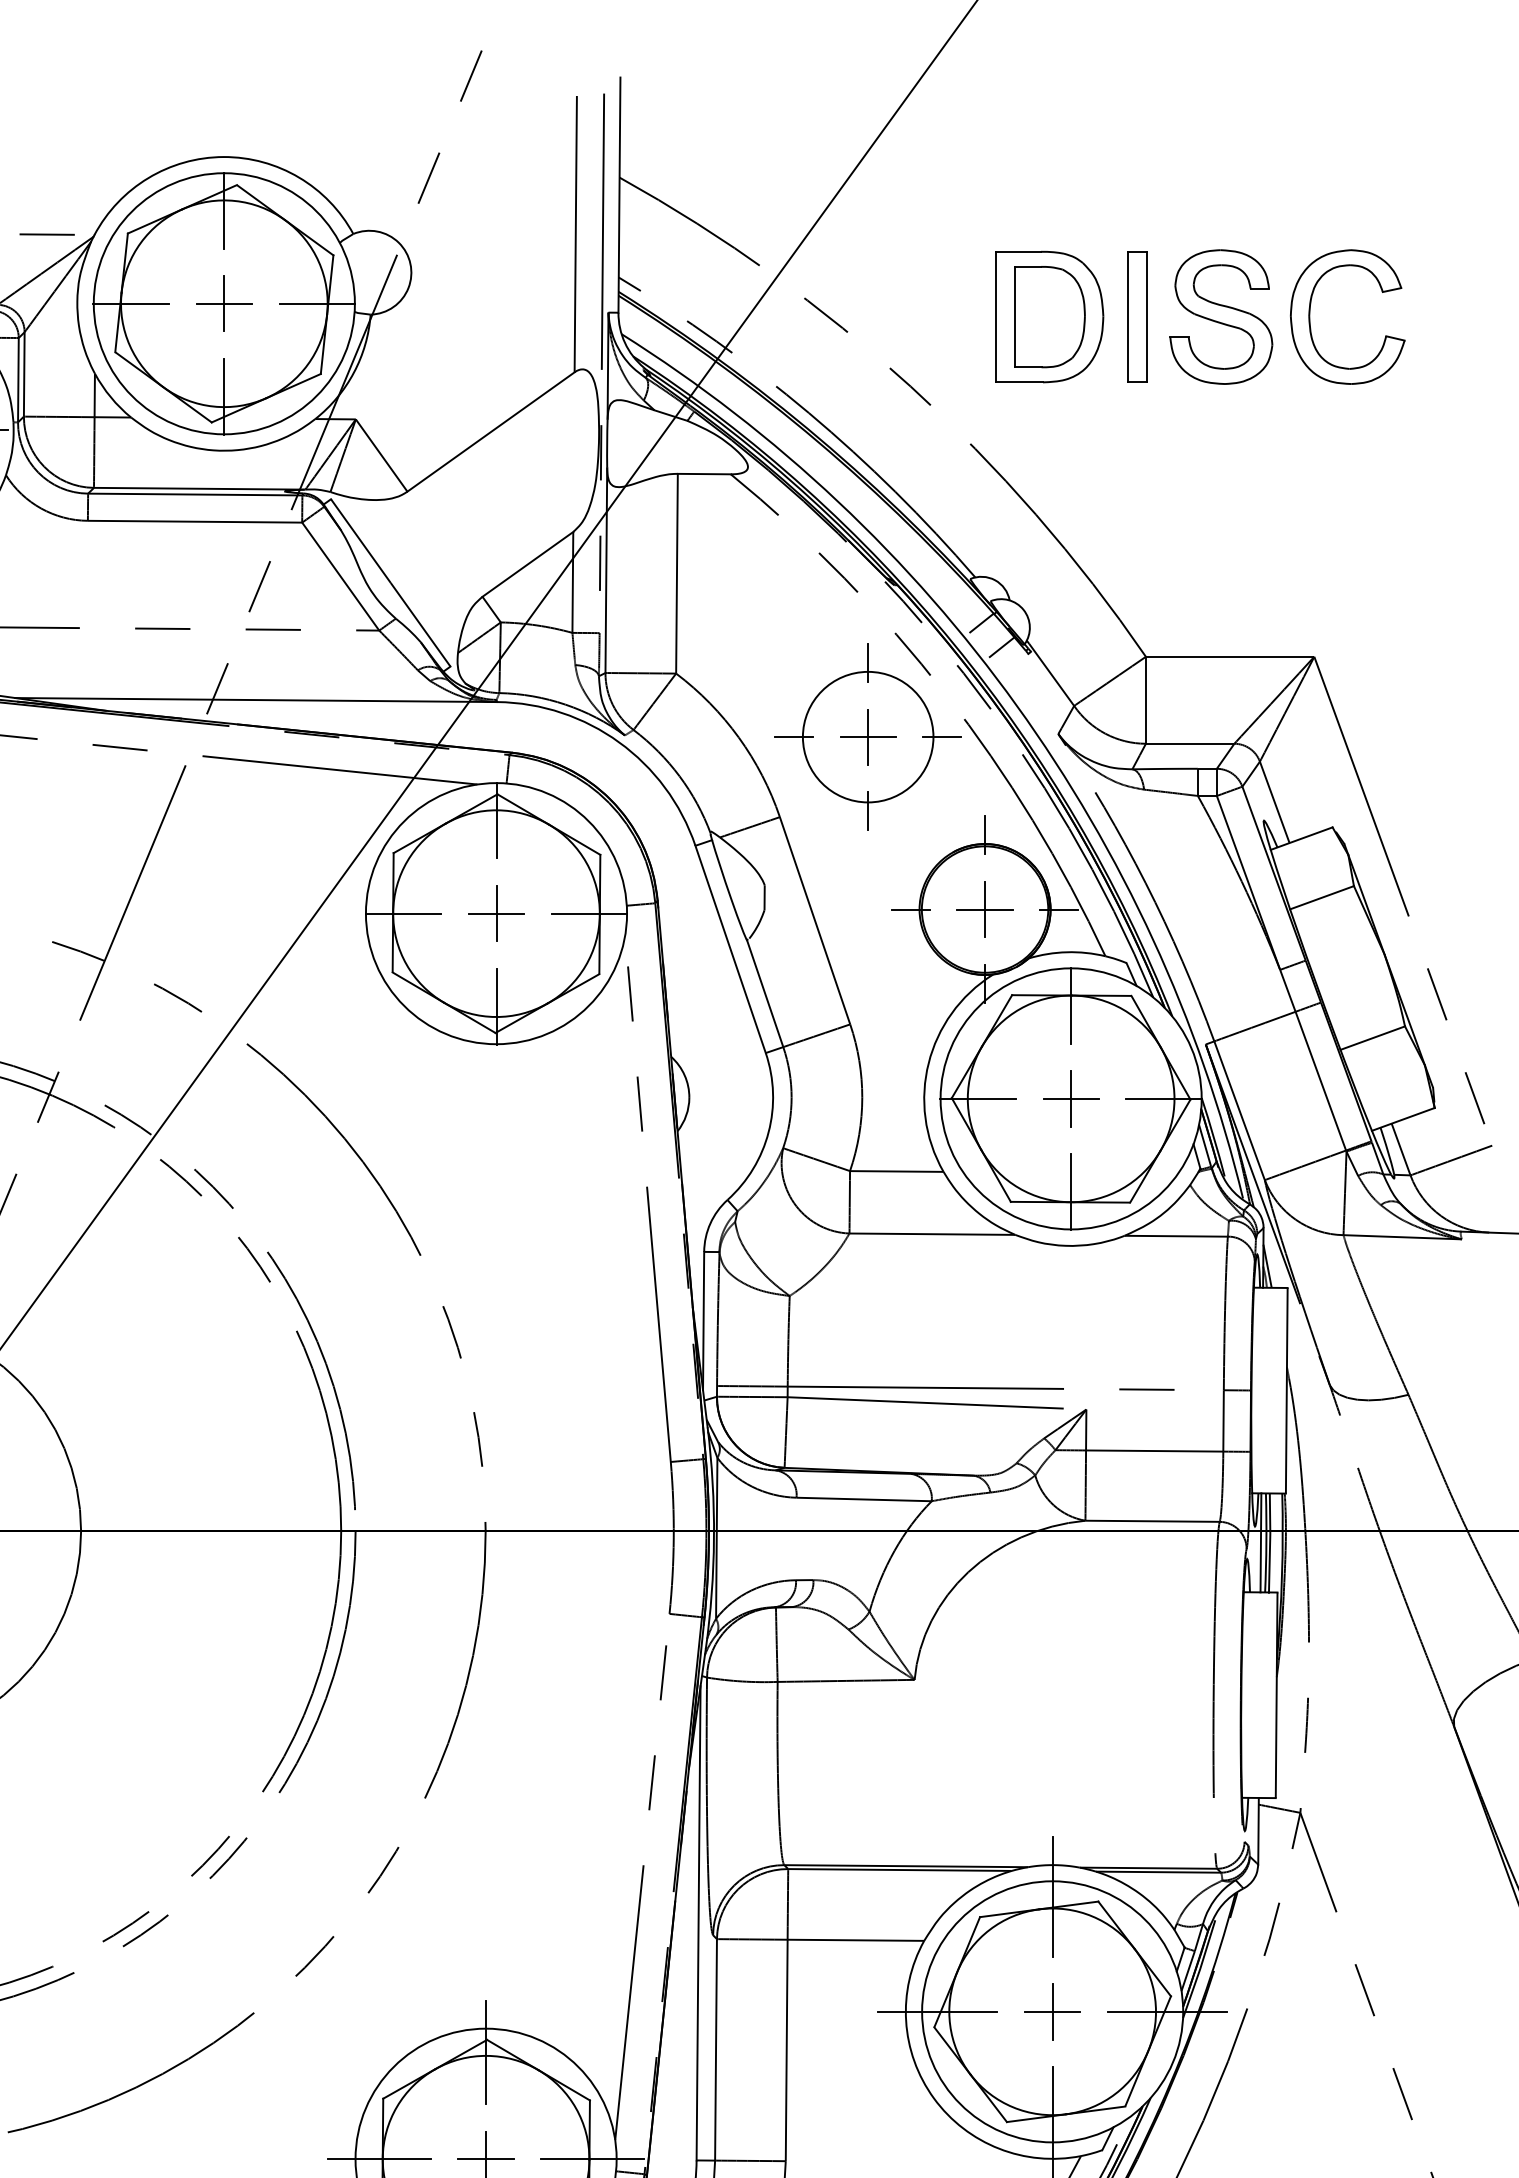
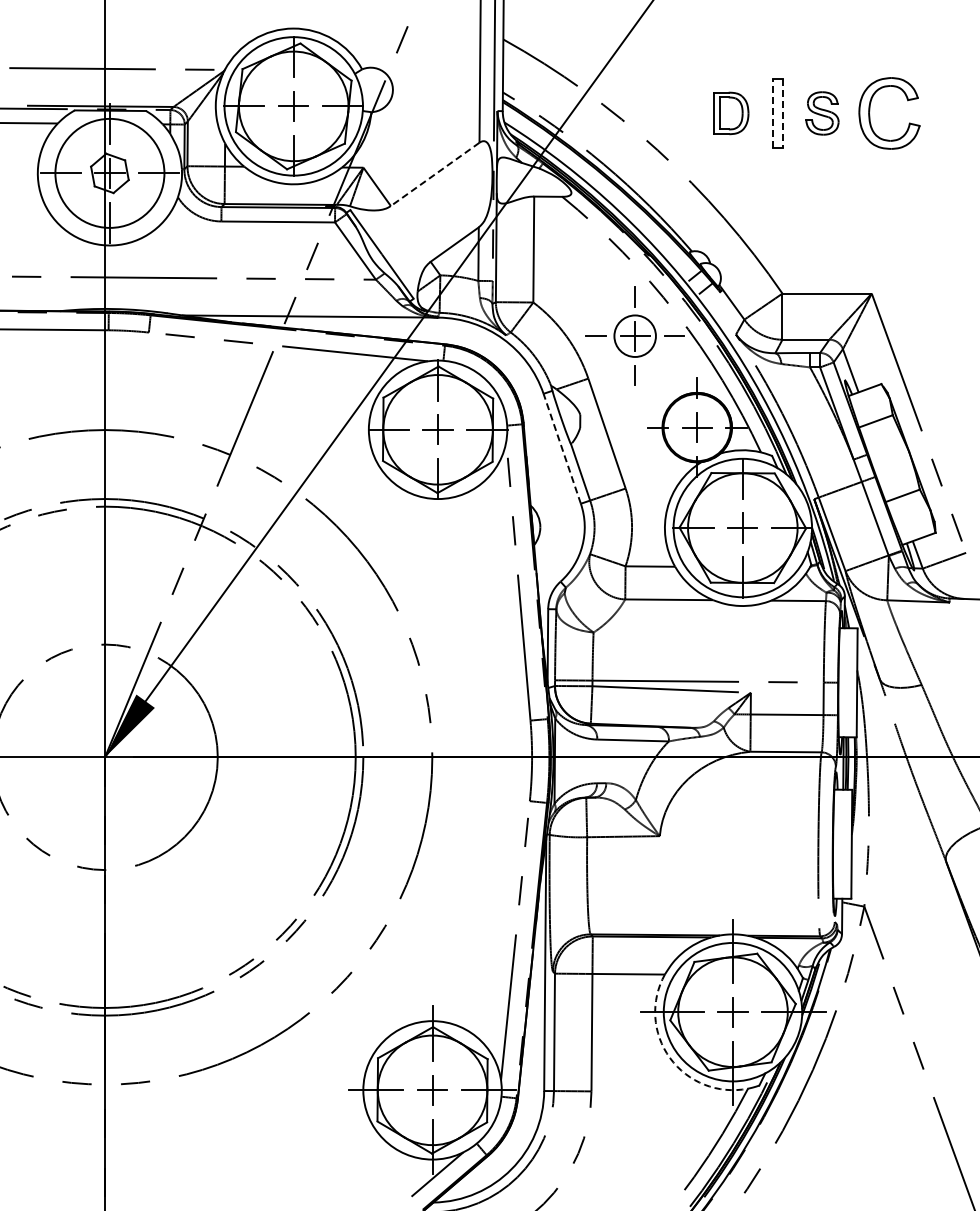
part: (1049, 317) -> (731, 113), size x0.6
line: (1129, 317) -> (773, 113), solid -> dashed
line: (1145, 317) -> (782, 113), solid -> dashed
part: (1221, 317) -> (822, 113), size x0.6
line: (489, 432) -> (434, 174), solid -> dashed
circle: (866, 735) -> (634, 335), size x0.6
line: (731, 948) -> (562, 448), solid -> dashed
arc: (934, 2099) -> (670, 1058), solid -> dashed

